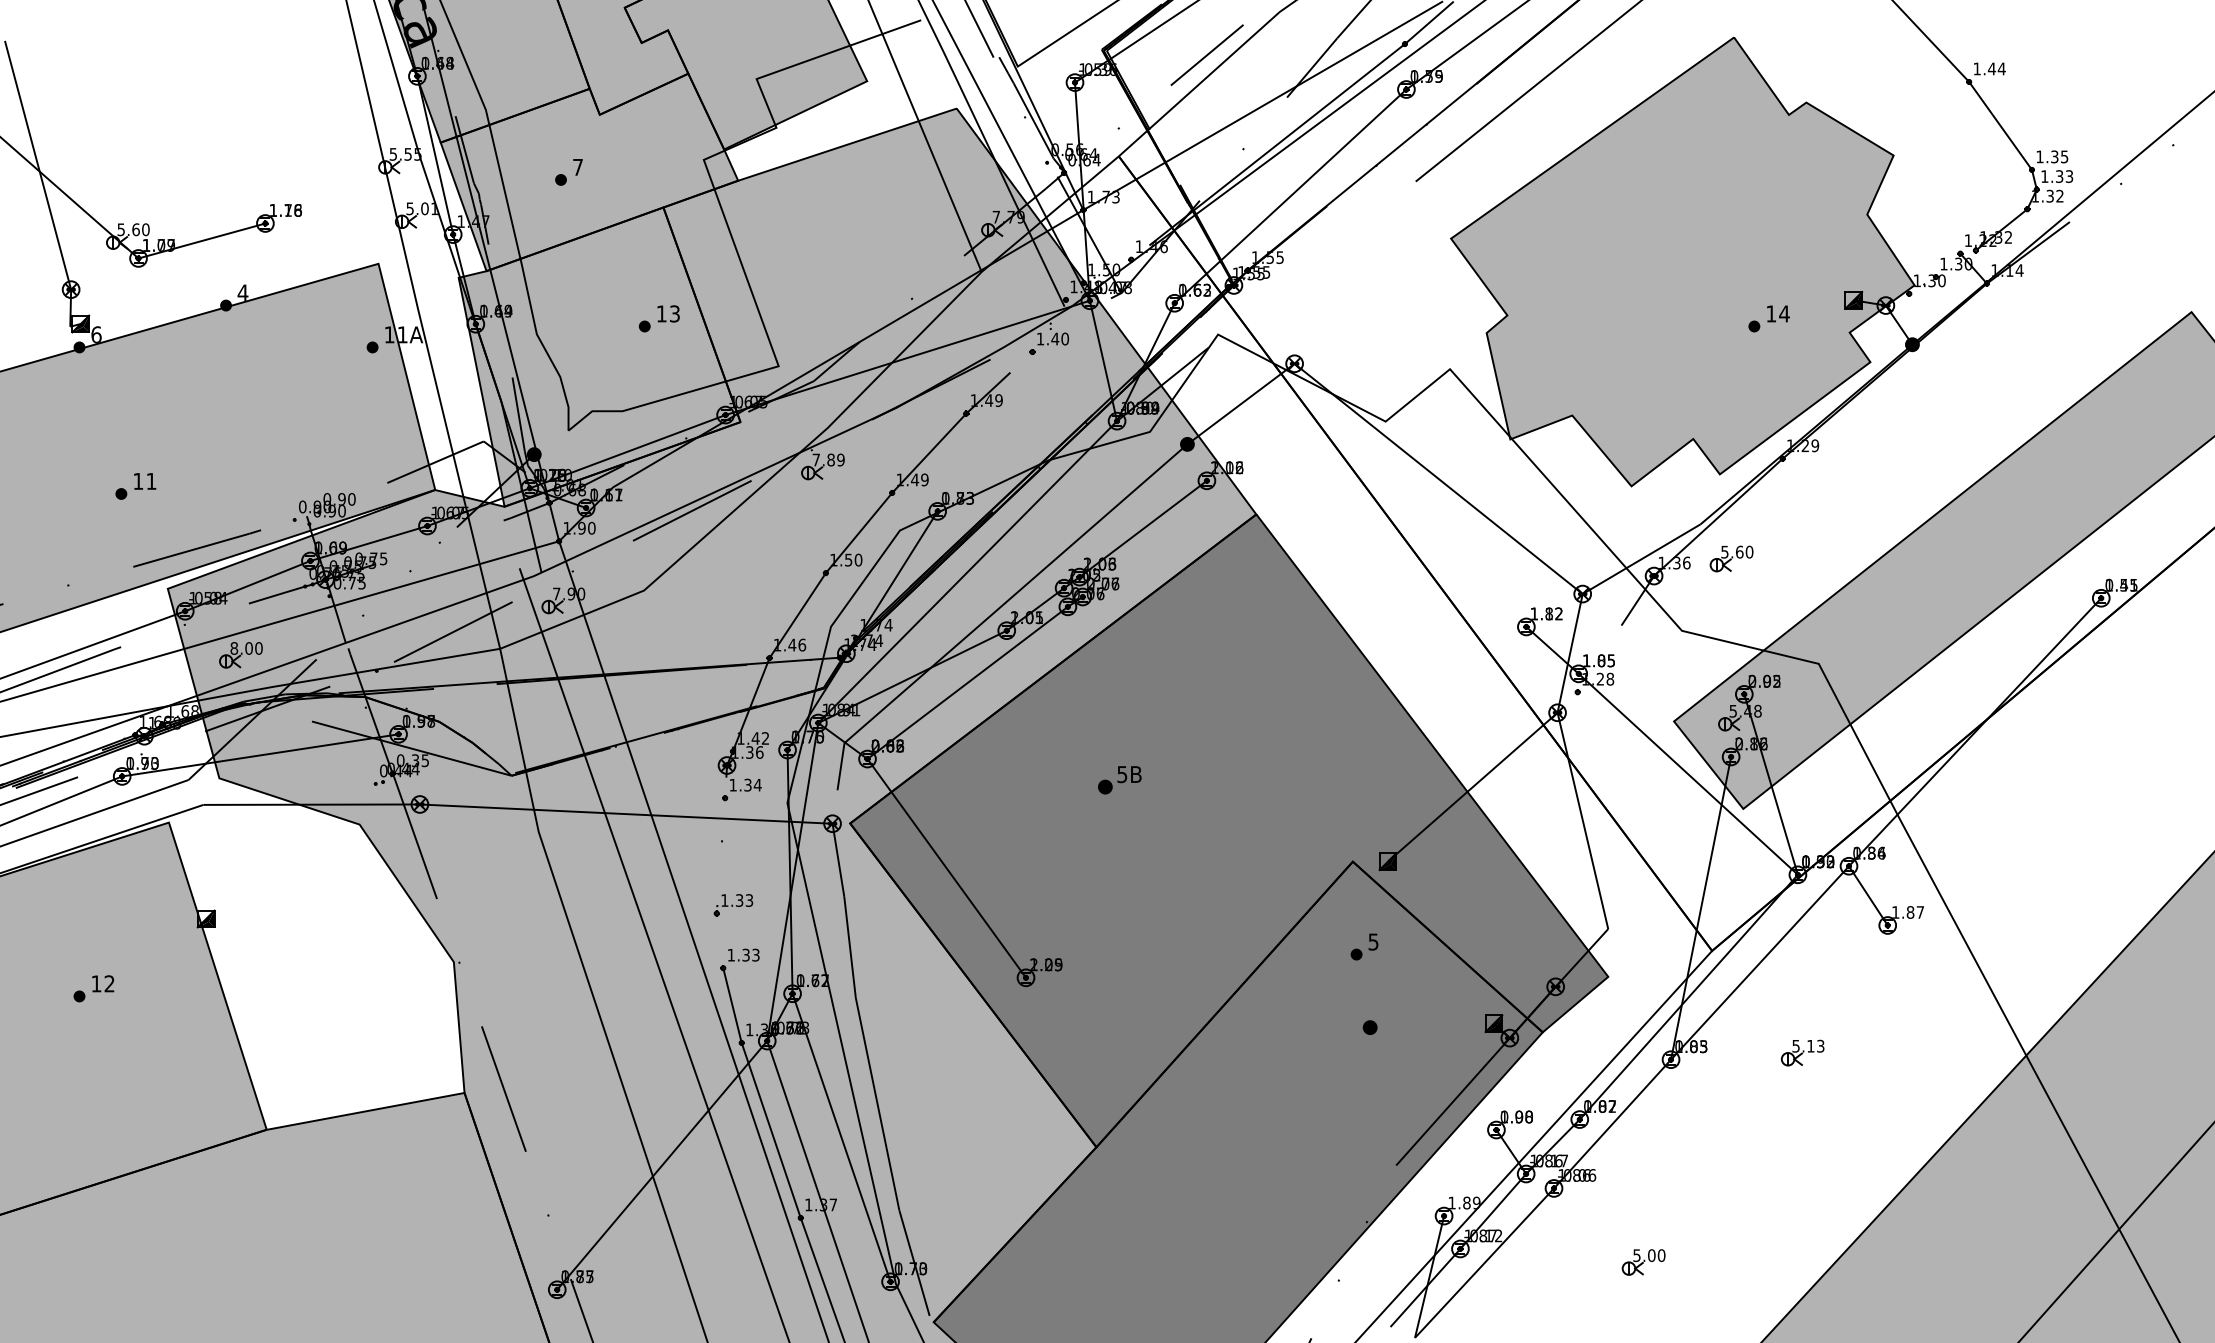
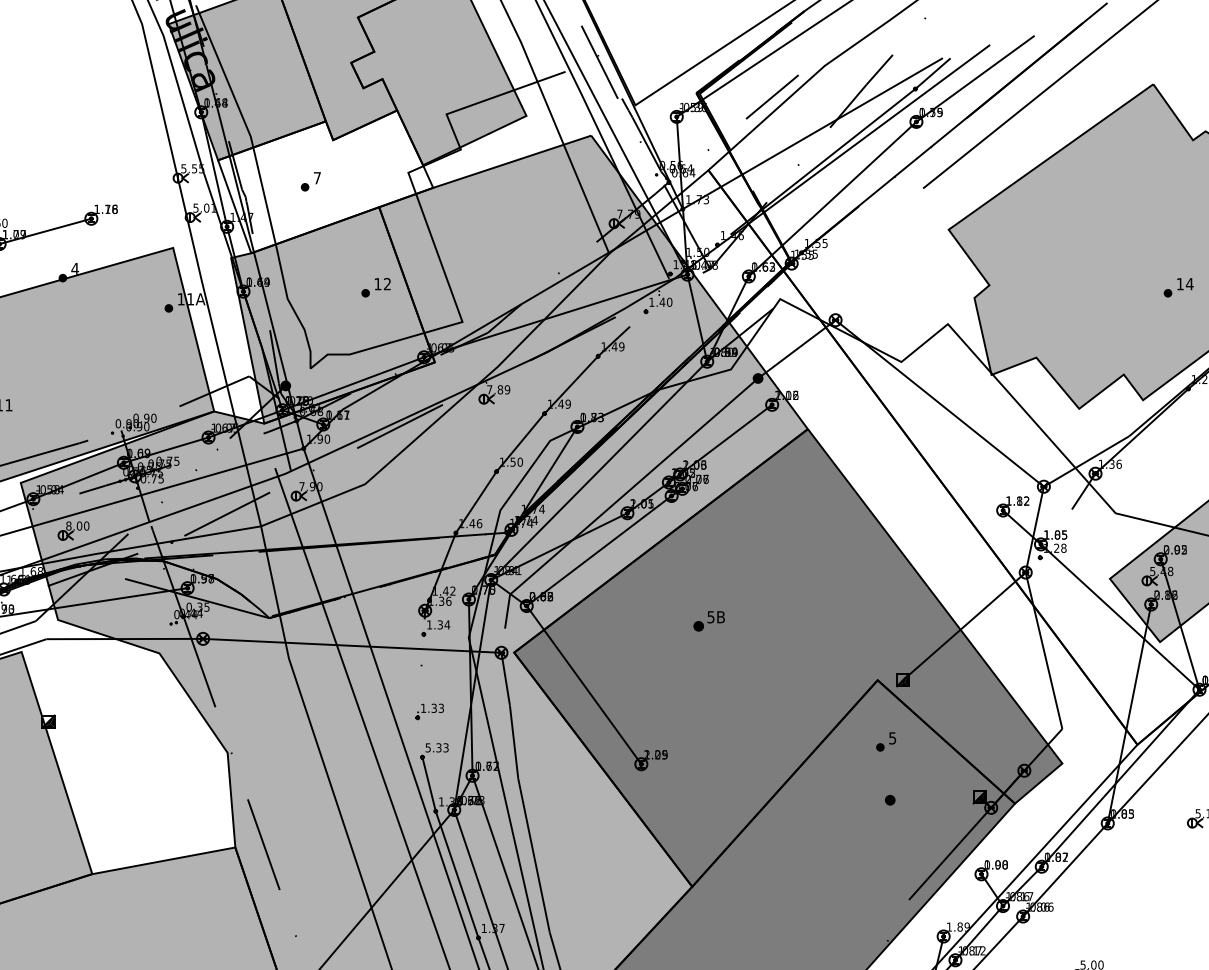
fill: (589, 172) -> (325, 181), removed
text: (674, 314) -> (387, 284), 13 -> 12
part: (1731, 558) -> (1151, 461), removed
text: (730, 955) -> (427, 748), 1.33 -> 5.33

